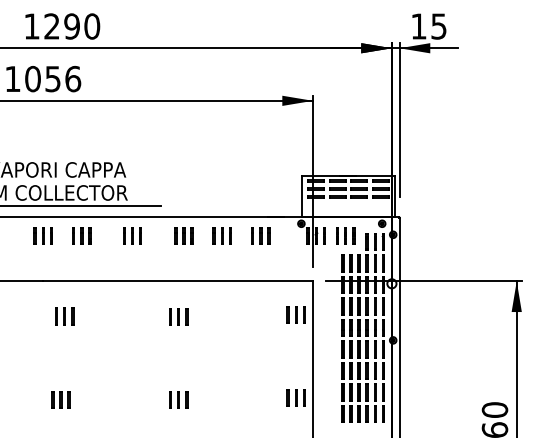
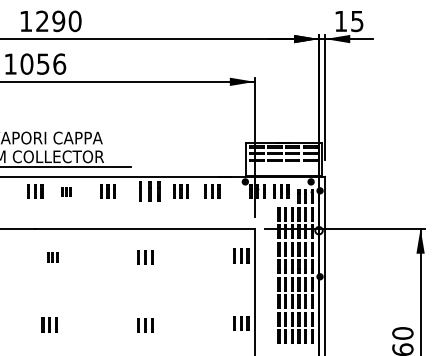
part: (81, 235) -> (66, 191), size x0.6
part: (183, 235) -> (149, 191), size x1.4
part: (64, 316) -> (52, 257), size x0.7

